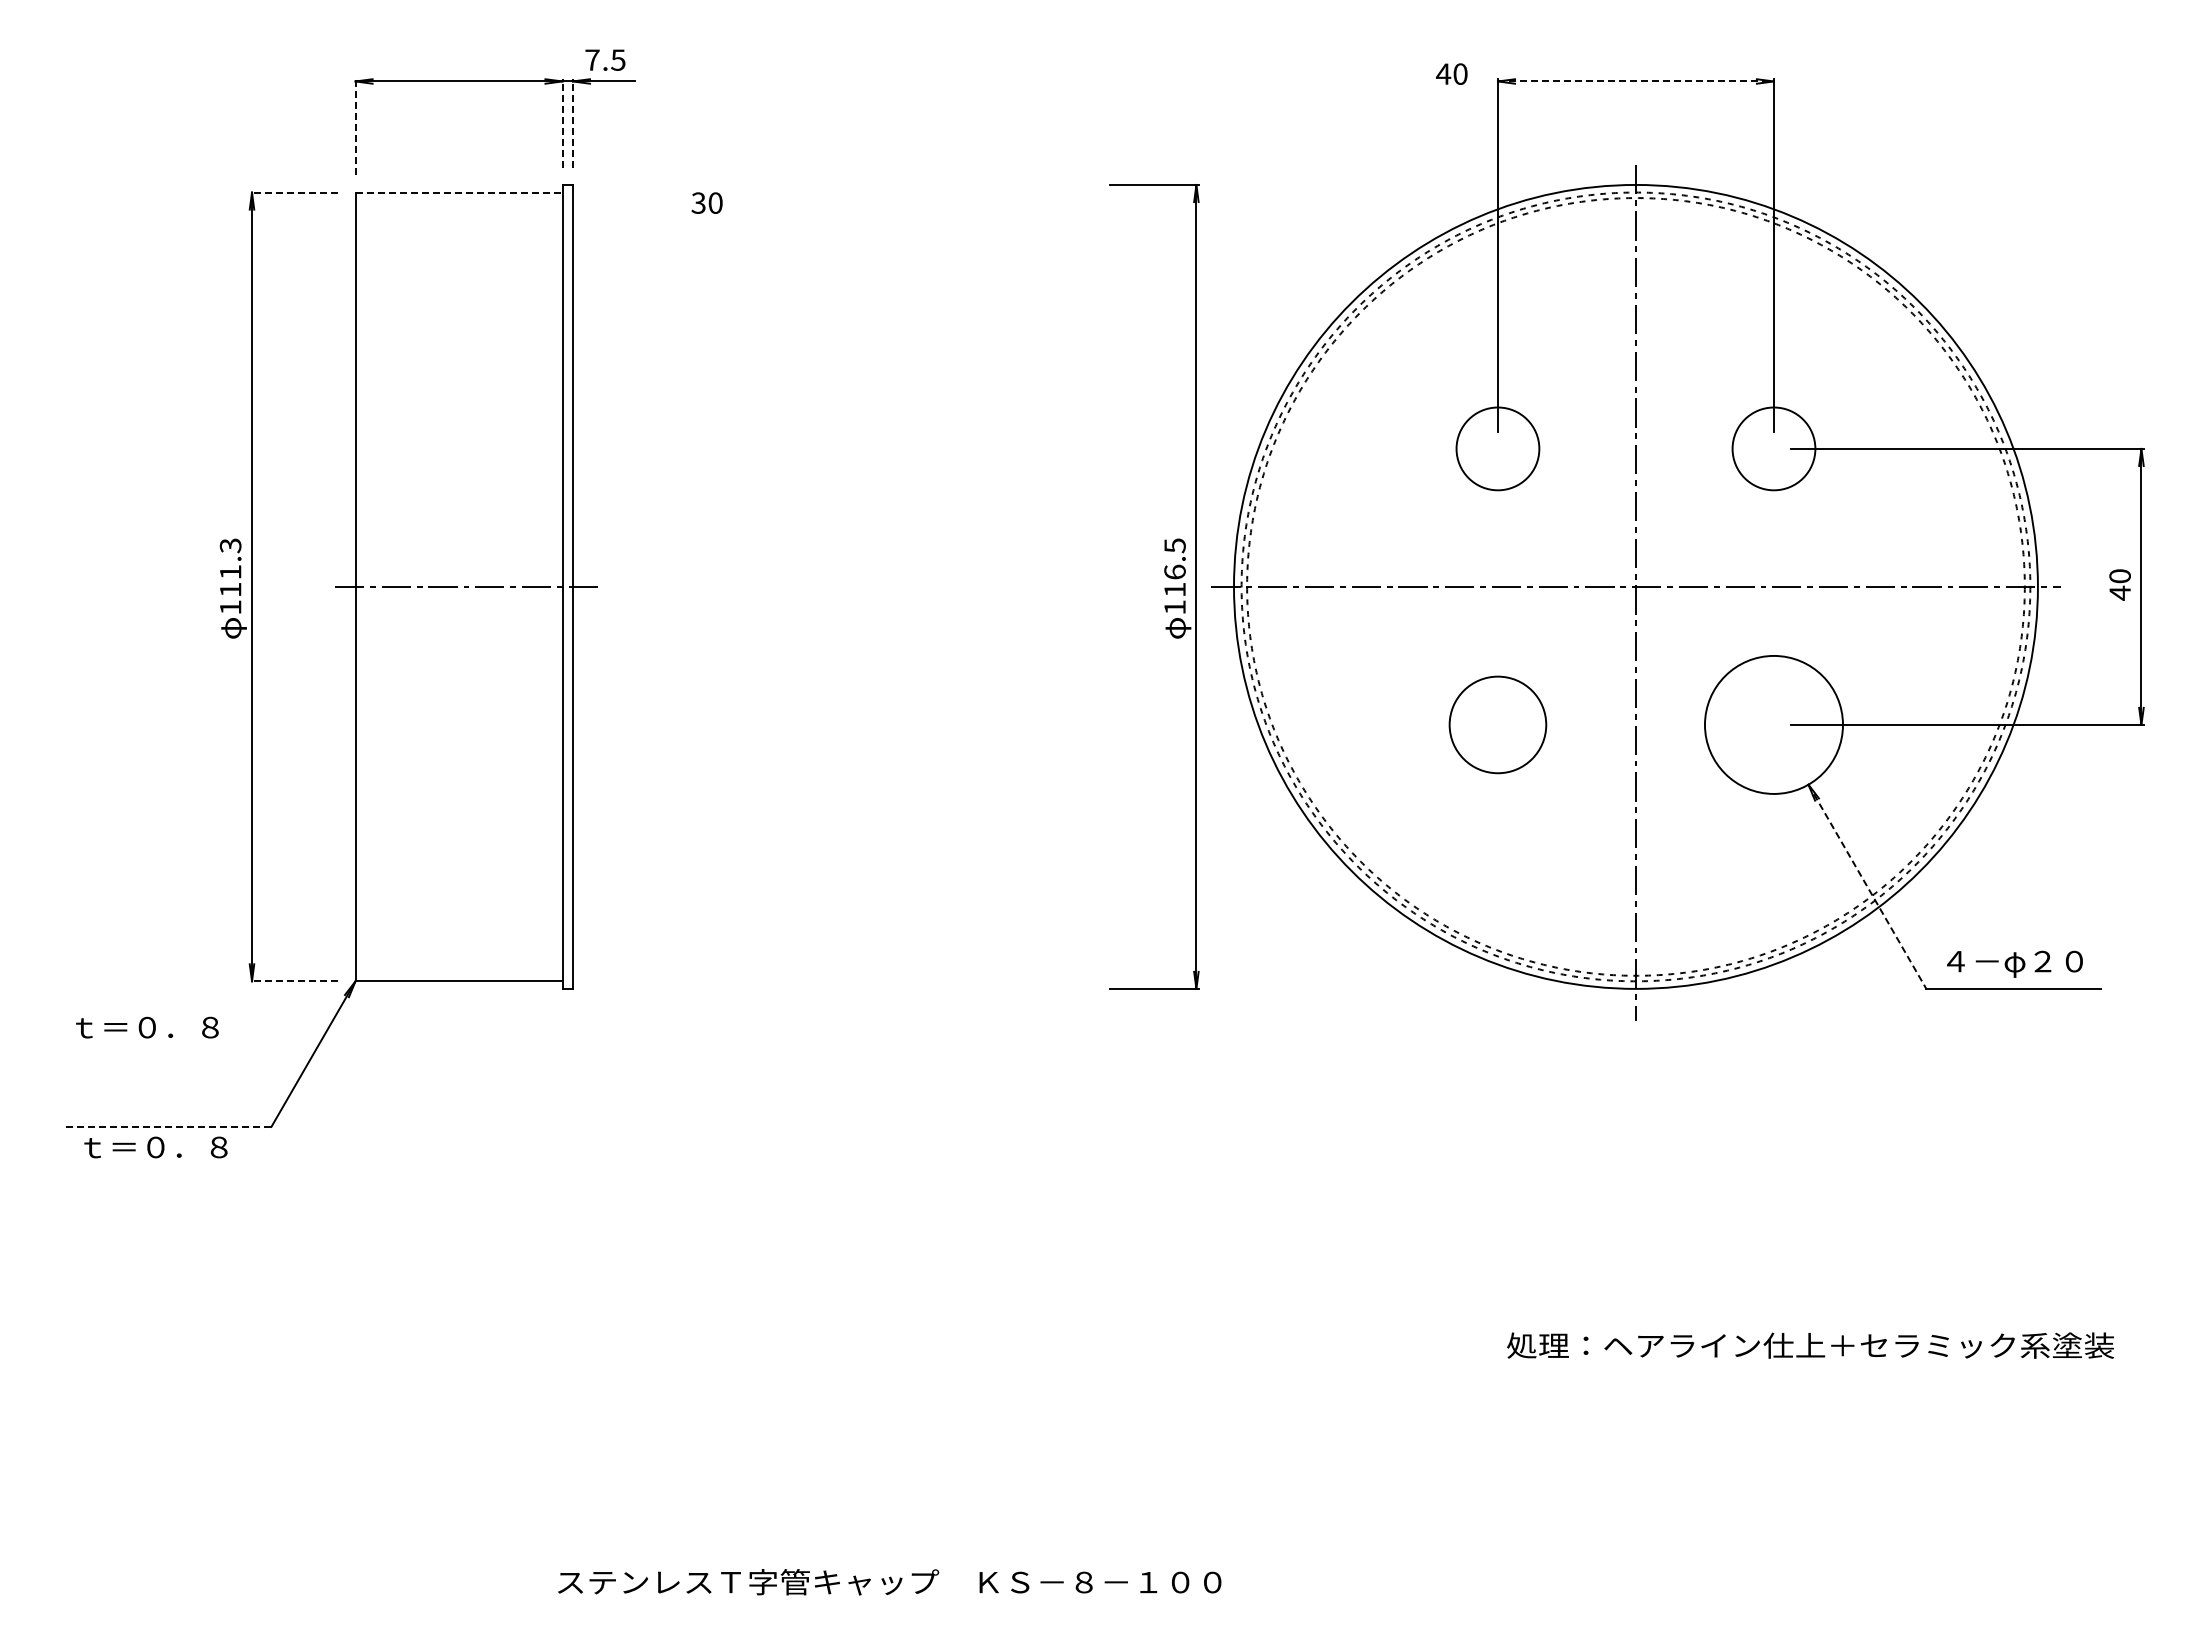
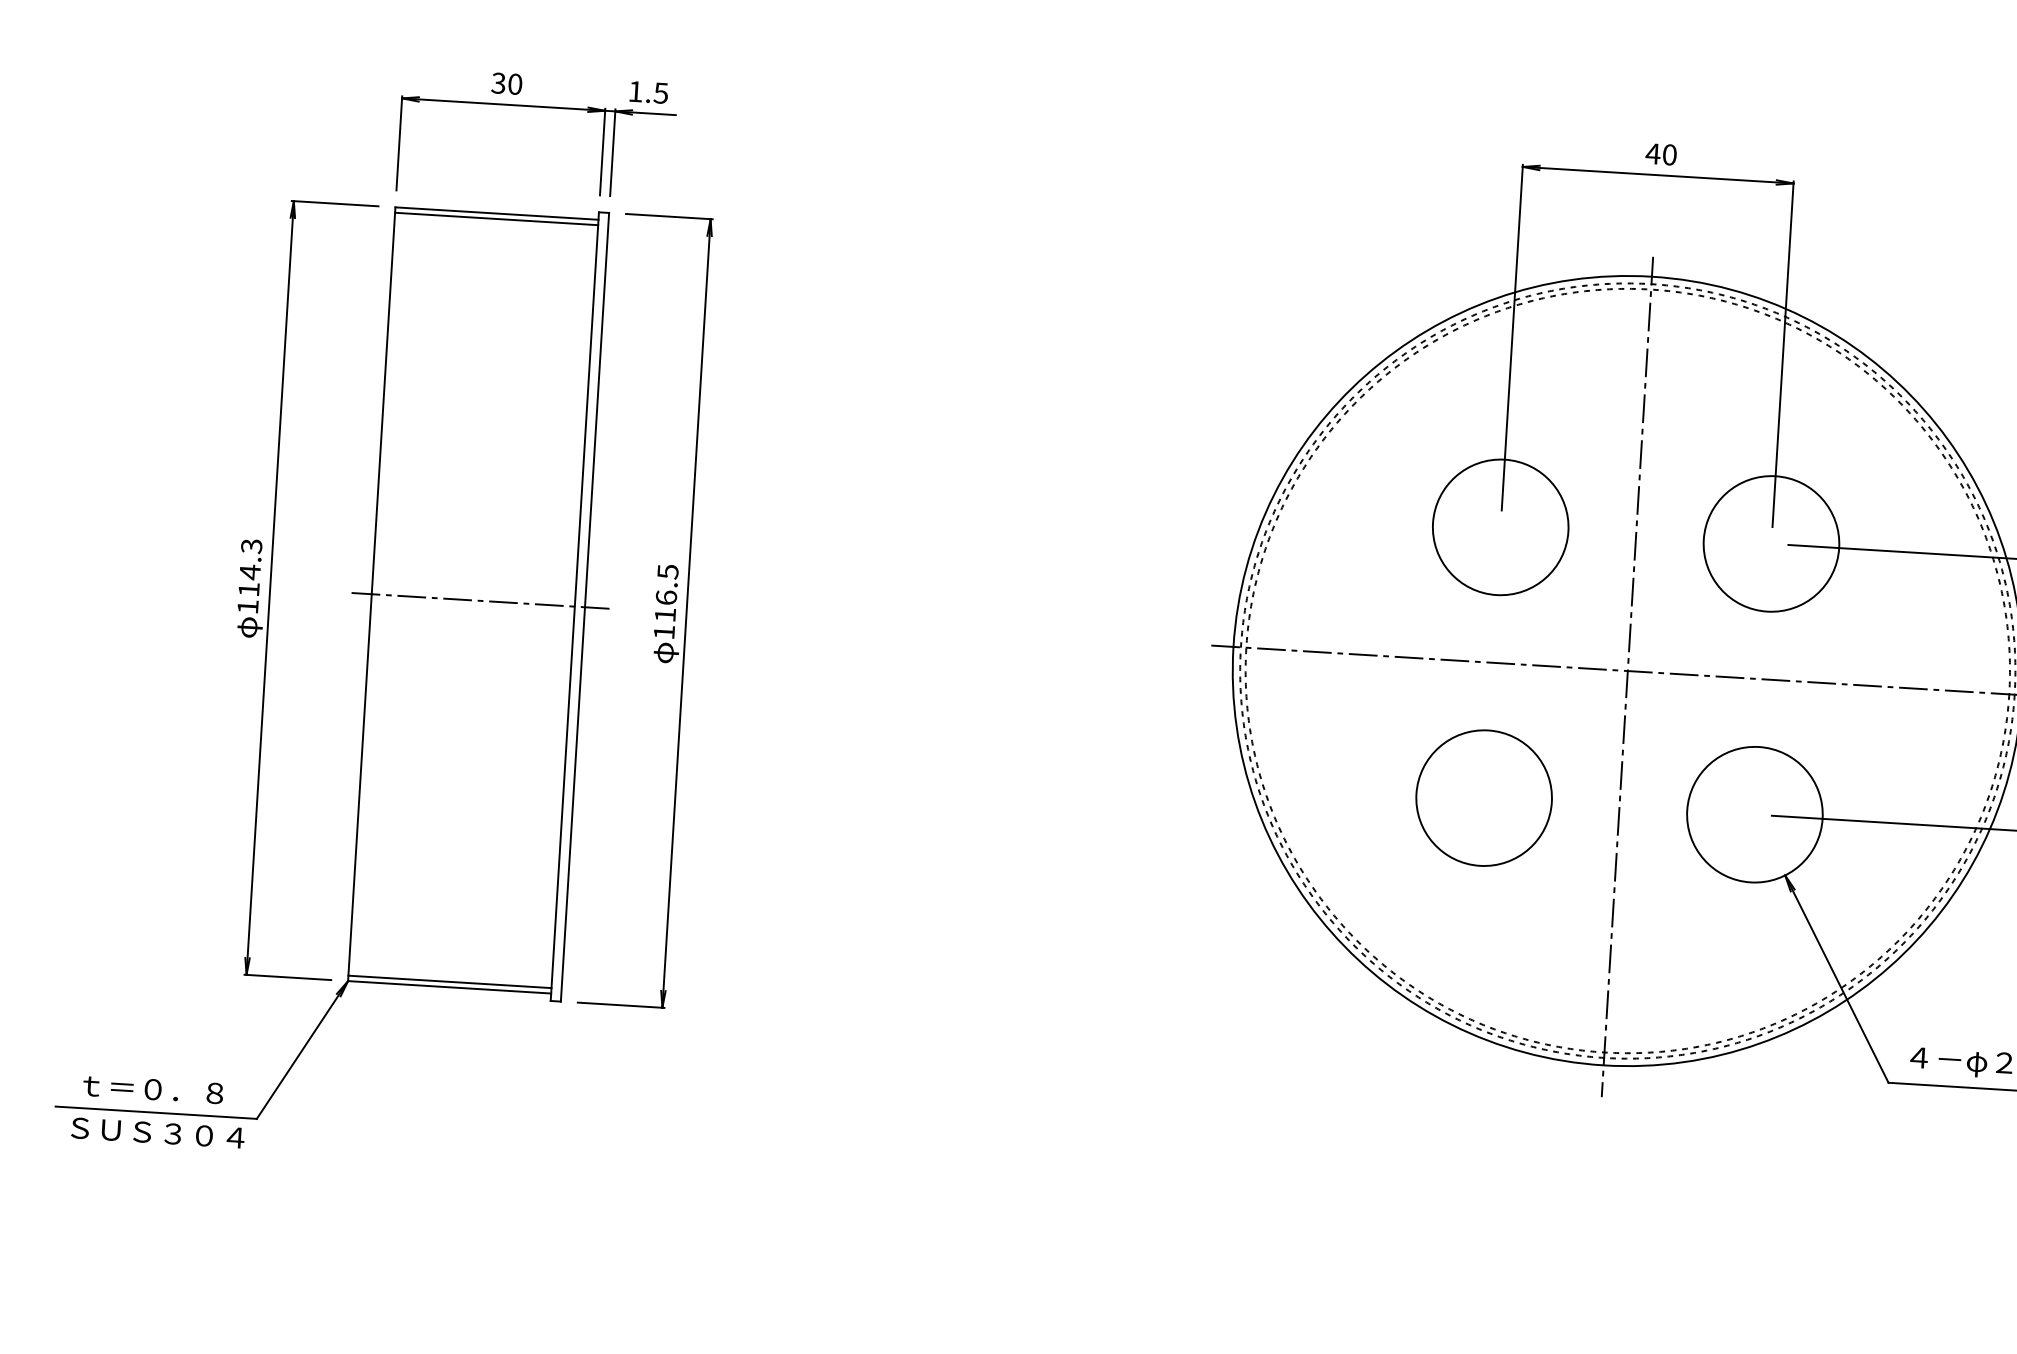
text: (592, 59) -> (635, 91), 7.5 -> 1.5
text: (1451, 73) -> (1660, 153), moved
line: (1636, 81) -> (1658, 175), dashed -> solid
line: (562, 123) -> (602, 152), dashed -> solid
line: (572, 123) -> (612, 152), dashed -> solid
line: (355, 127) -> (399, 143), dashed -> solid
line: (293, 192) -> (334, 203), dashed -> solid
line: (459, 192) -> (497, 213), dashed -> solid
line: (458, 198) -> (496, 219), added
text: (706, 202) -> (506, 83), moved
circle: (1497, 448) -> (1500, 526), size x1.67
circle: (1773, 448) -> (1771, 543), size x1.67
text: (230, 572) -> (249, 572), 111.3 -> 114.3
part: (1164, 588) -> (655, 613), moved
circle: (1497, 724) -> (1483, 797), size x1.43
line: (1867, 886) -> (1836, 978), dashed -> solid
line: (458, 975) -> (449, 981), added
line: (293, 981) -> (287, 977), dashed -> solid
text: (147, 1027) -> (153, 1089), moved
line: (168, 1126) -> (155, 1112), dashed -> solid
text: (171, 1147) -> (157, 1133), ｔ＝０．８ -> ＳＵＳ３０４

